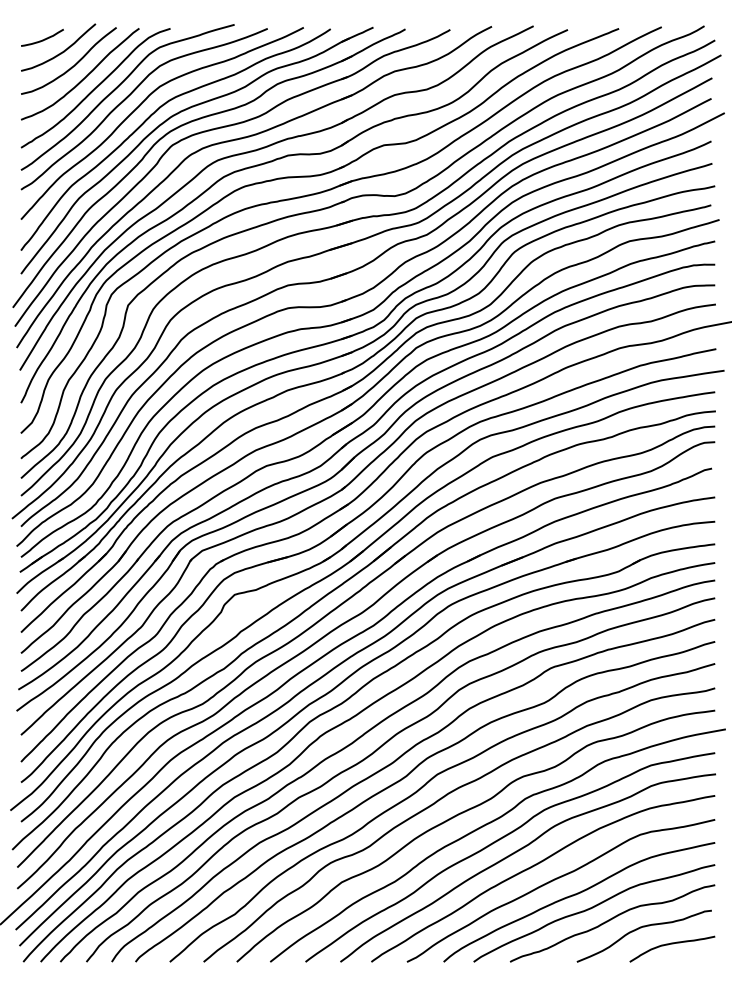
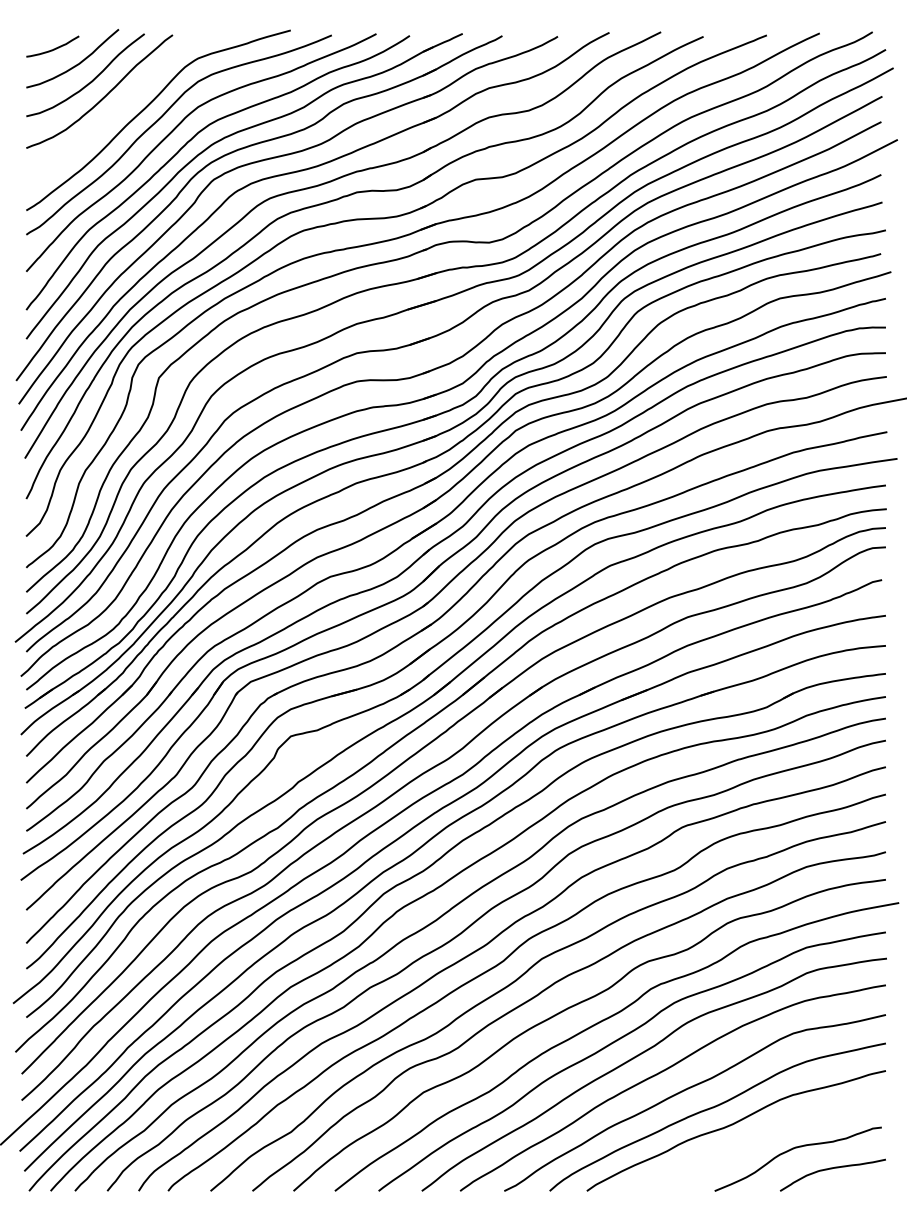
curve: (95, 87) -> (118, 108), removed
curve: (609, 921) -> (755, 1140), removed

